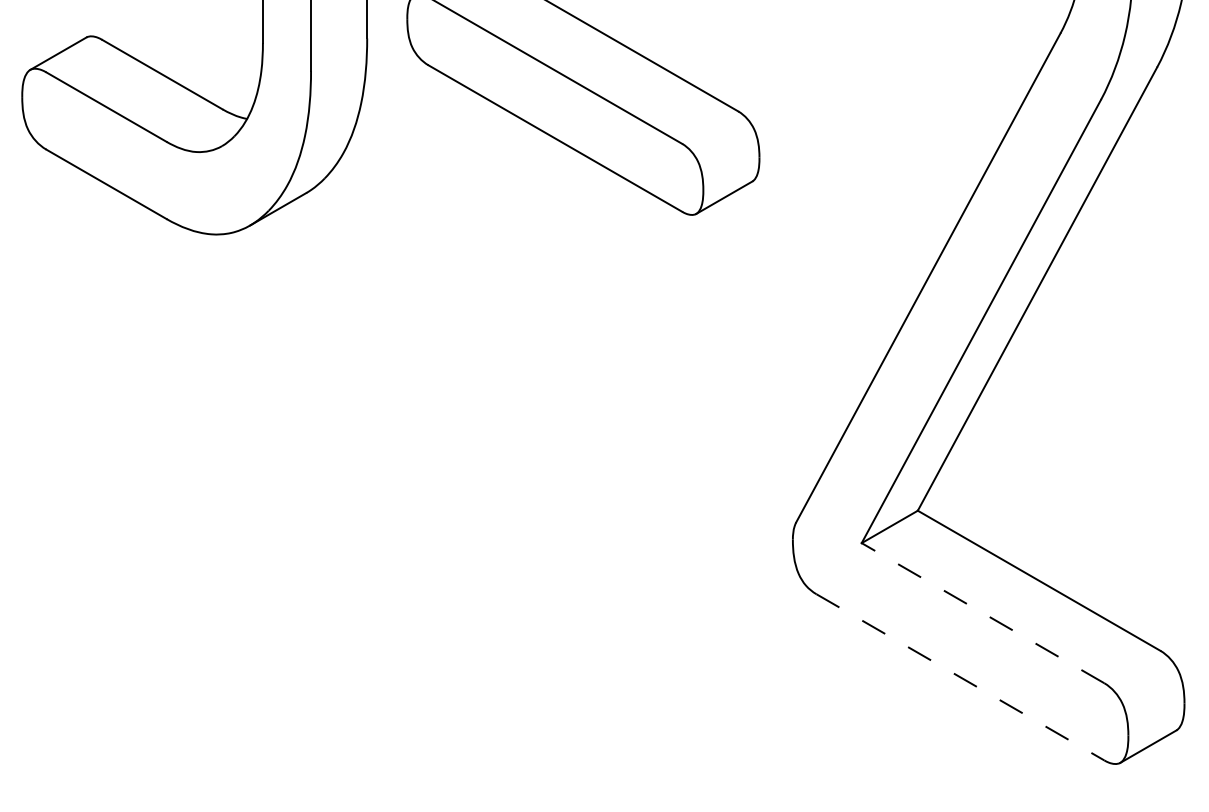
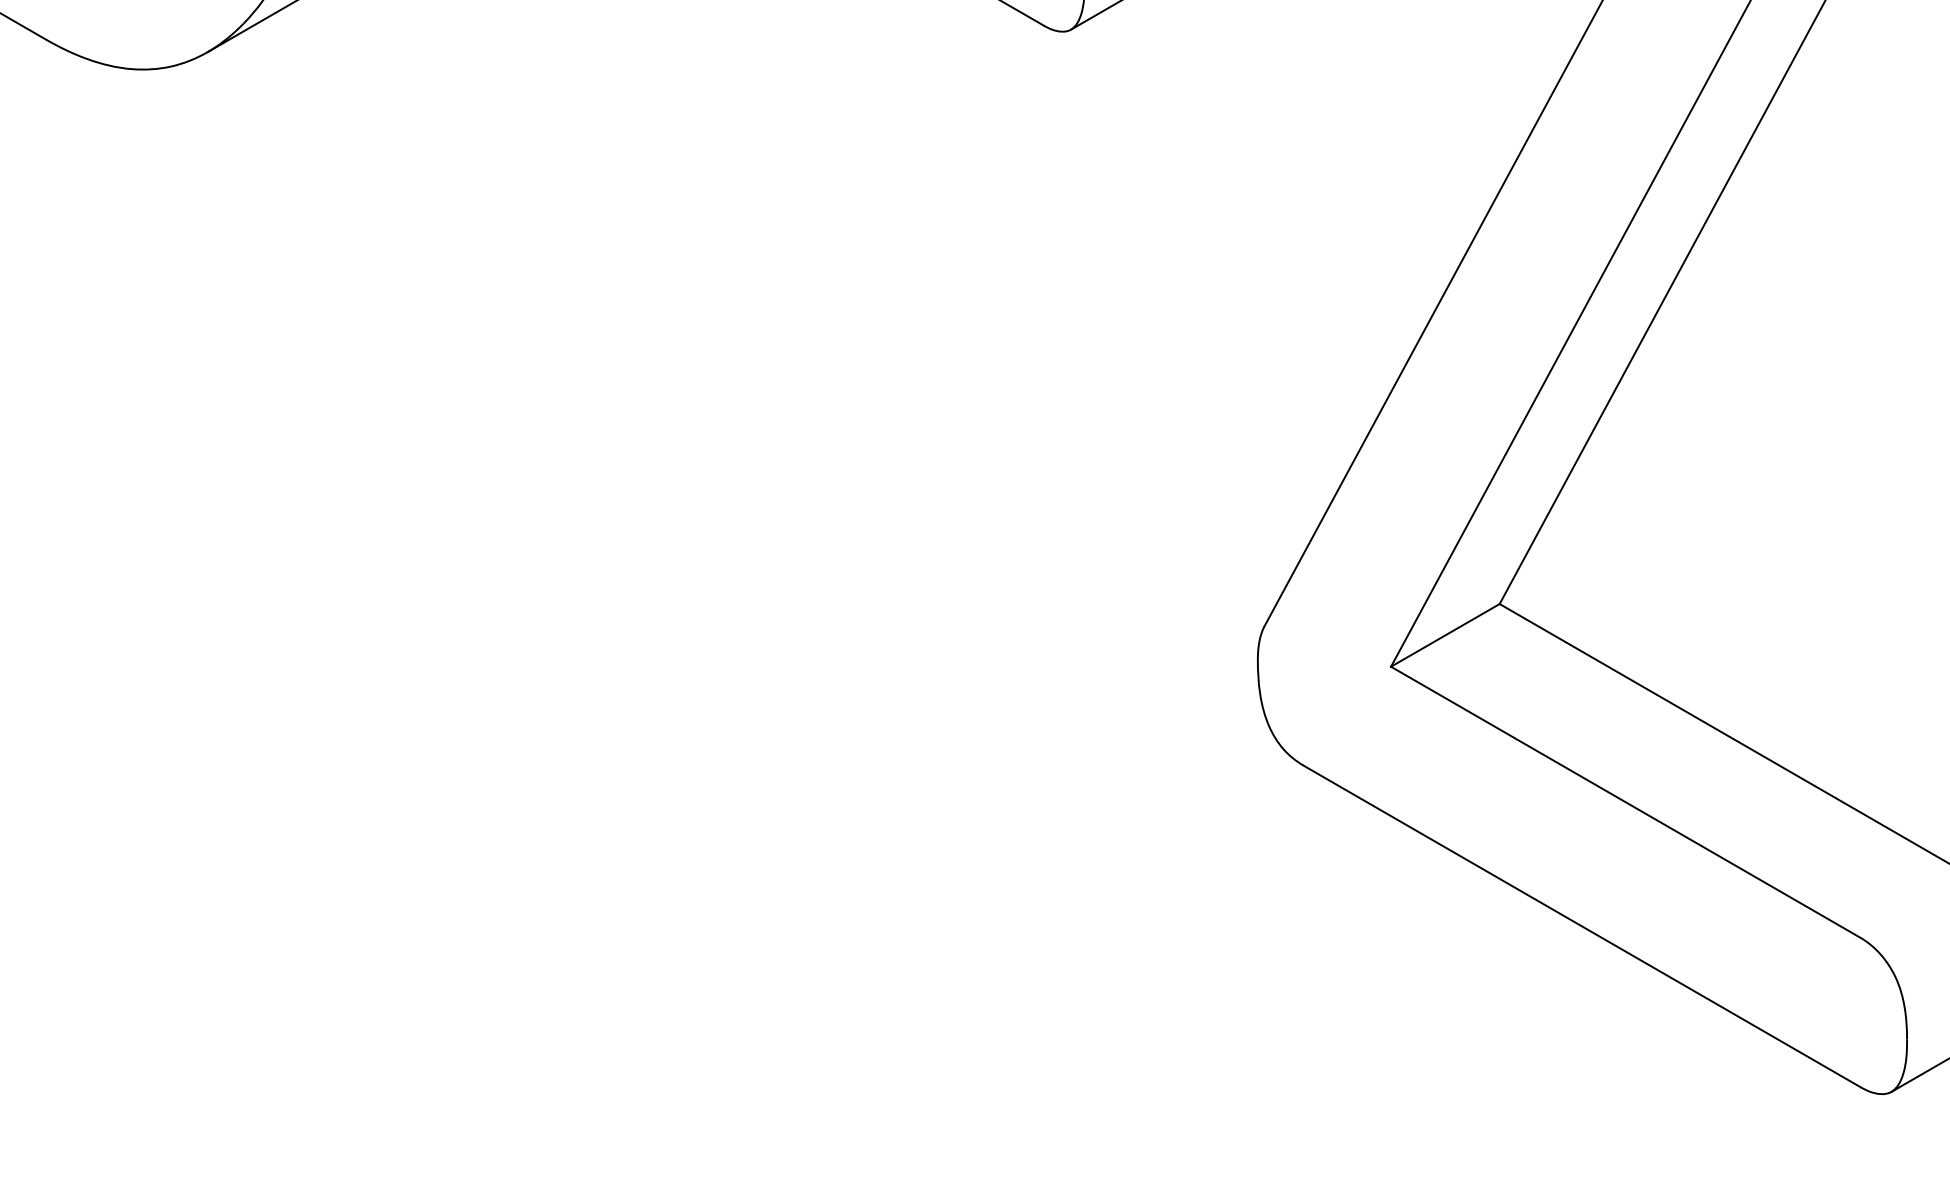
line: (982, 612) -> (1624, 800), dashed -> solid
line: (960, 677) -> (1582, 926), dashed -> solid

